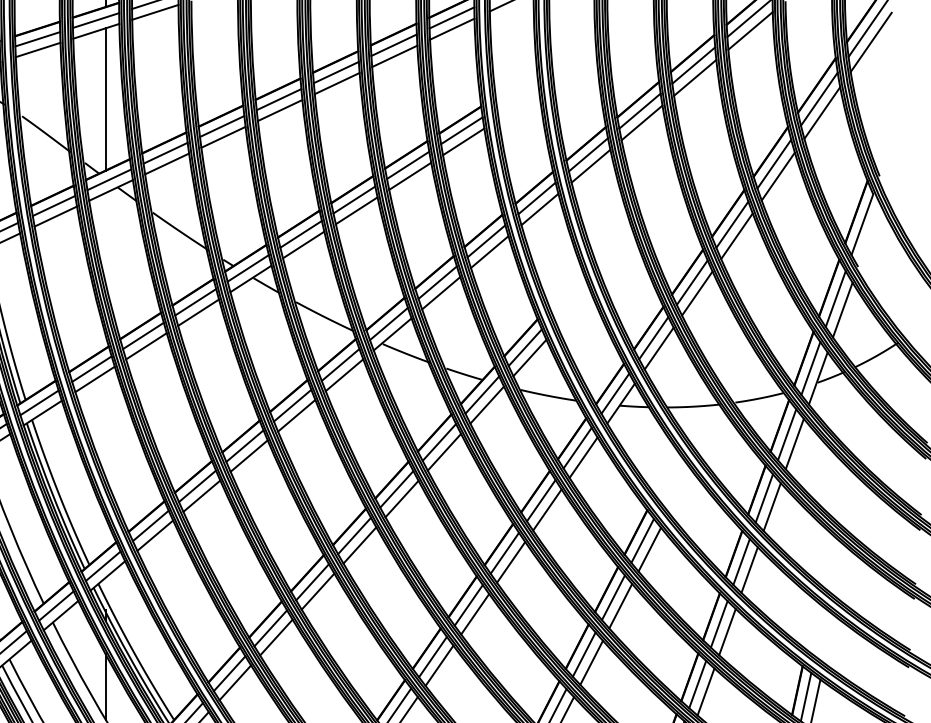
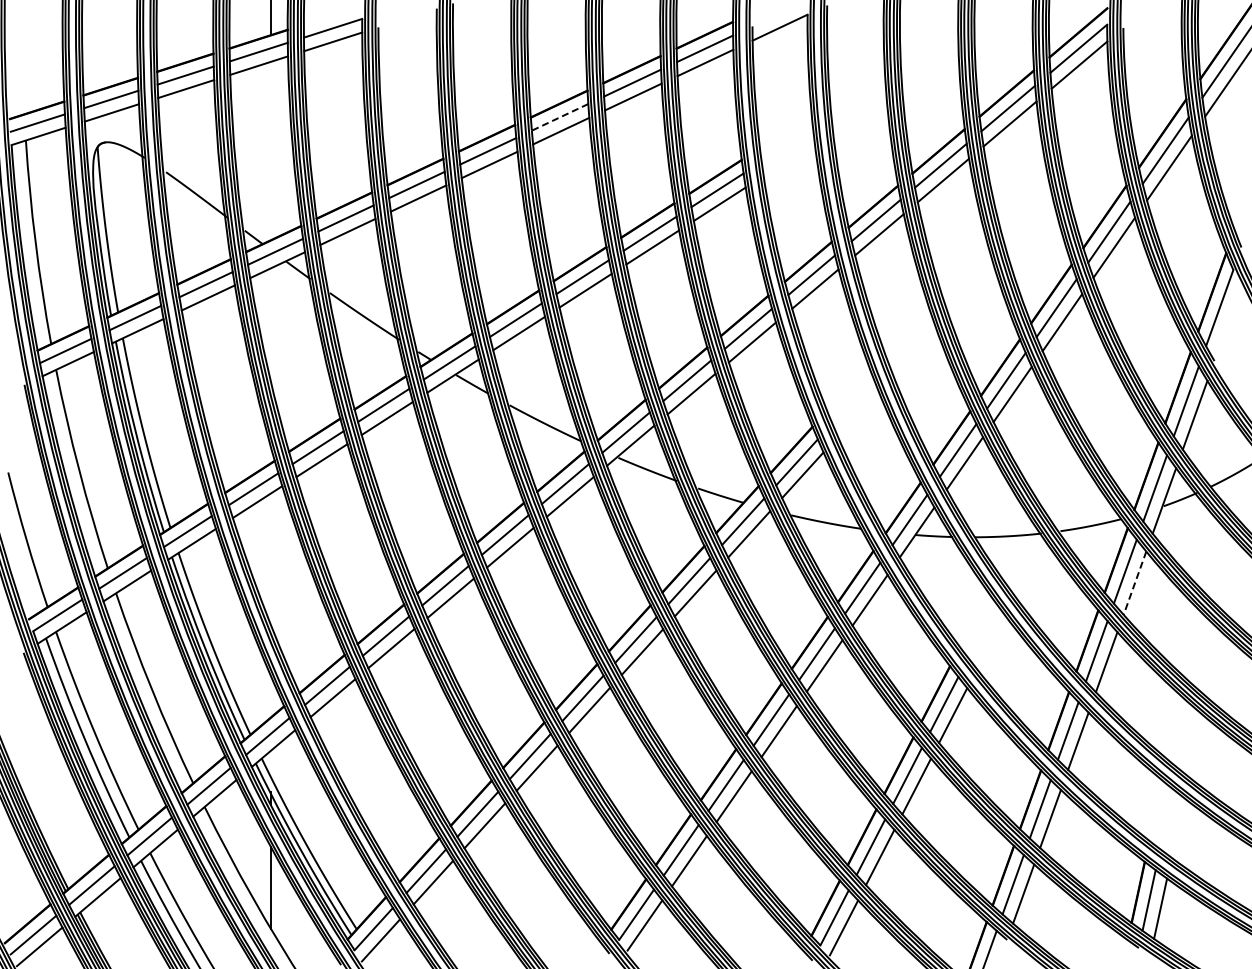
line: (335, 72) -> (559, 117), solid -> dashed
line: (105, 98) -> (270, 150), removed
line: (794, 444) -> (1134, 583), solid -> dashed

